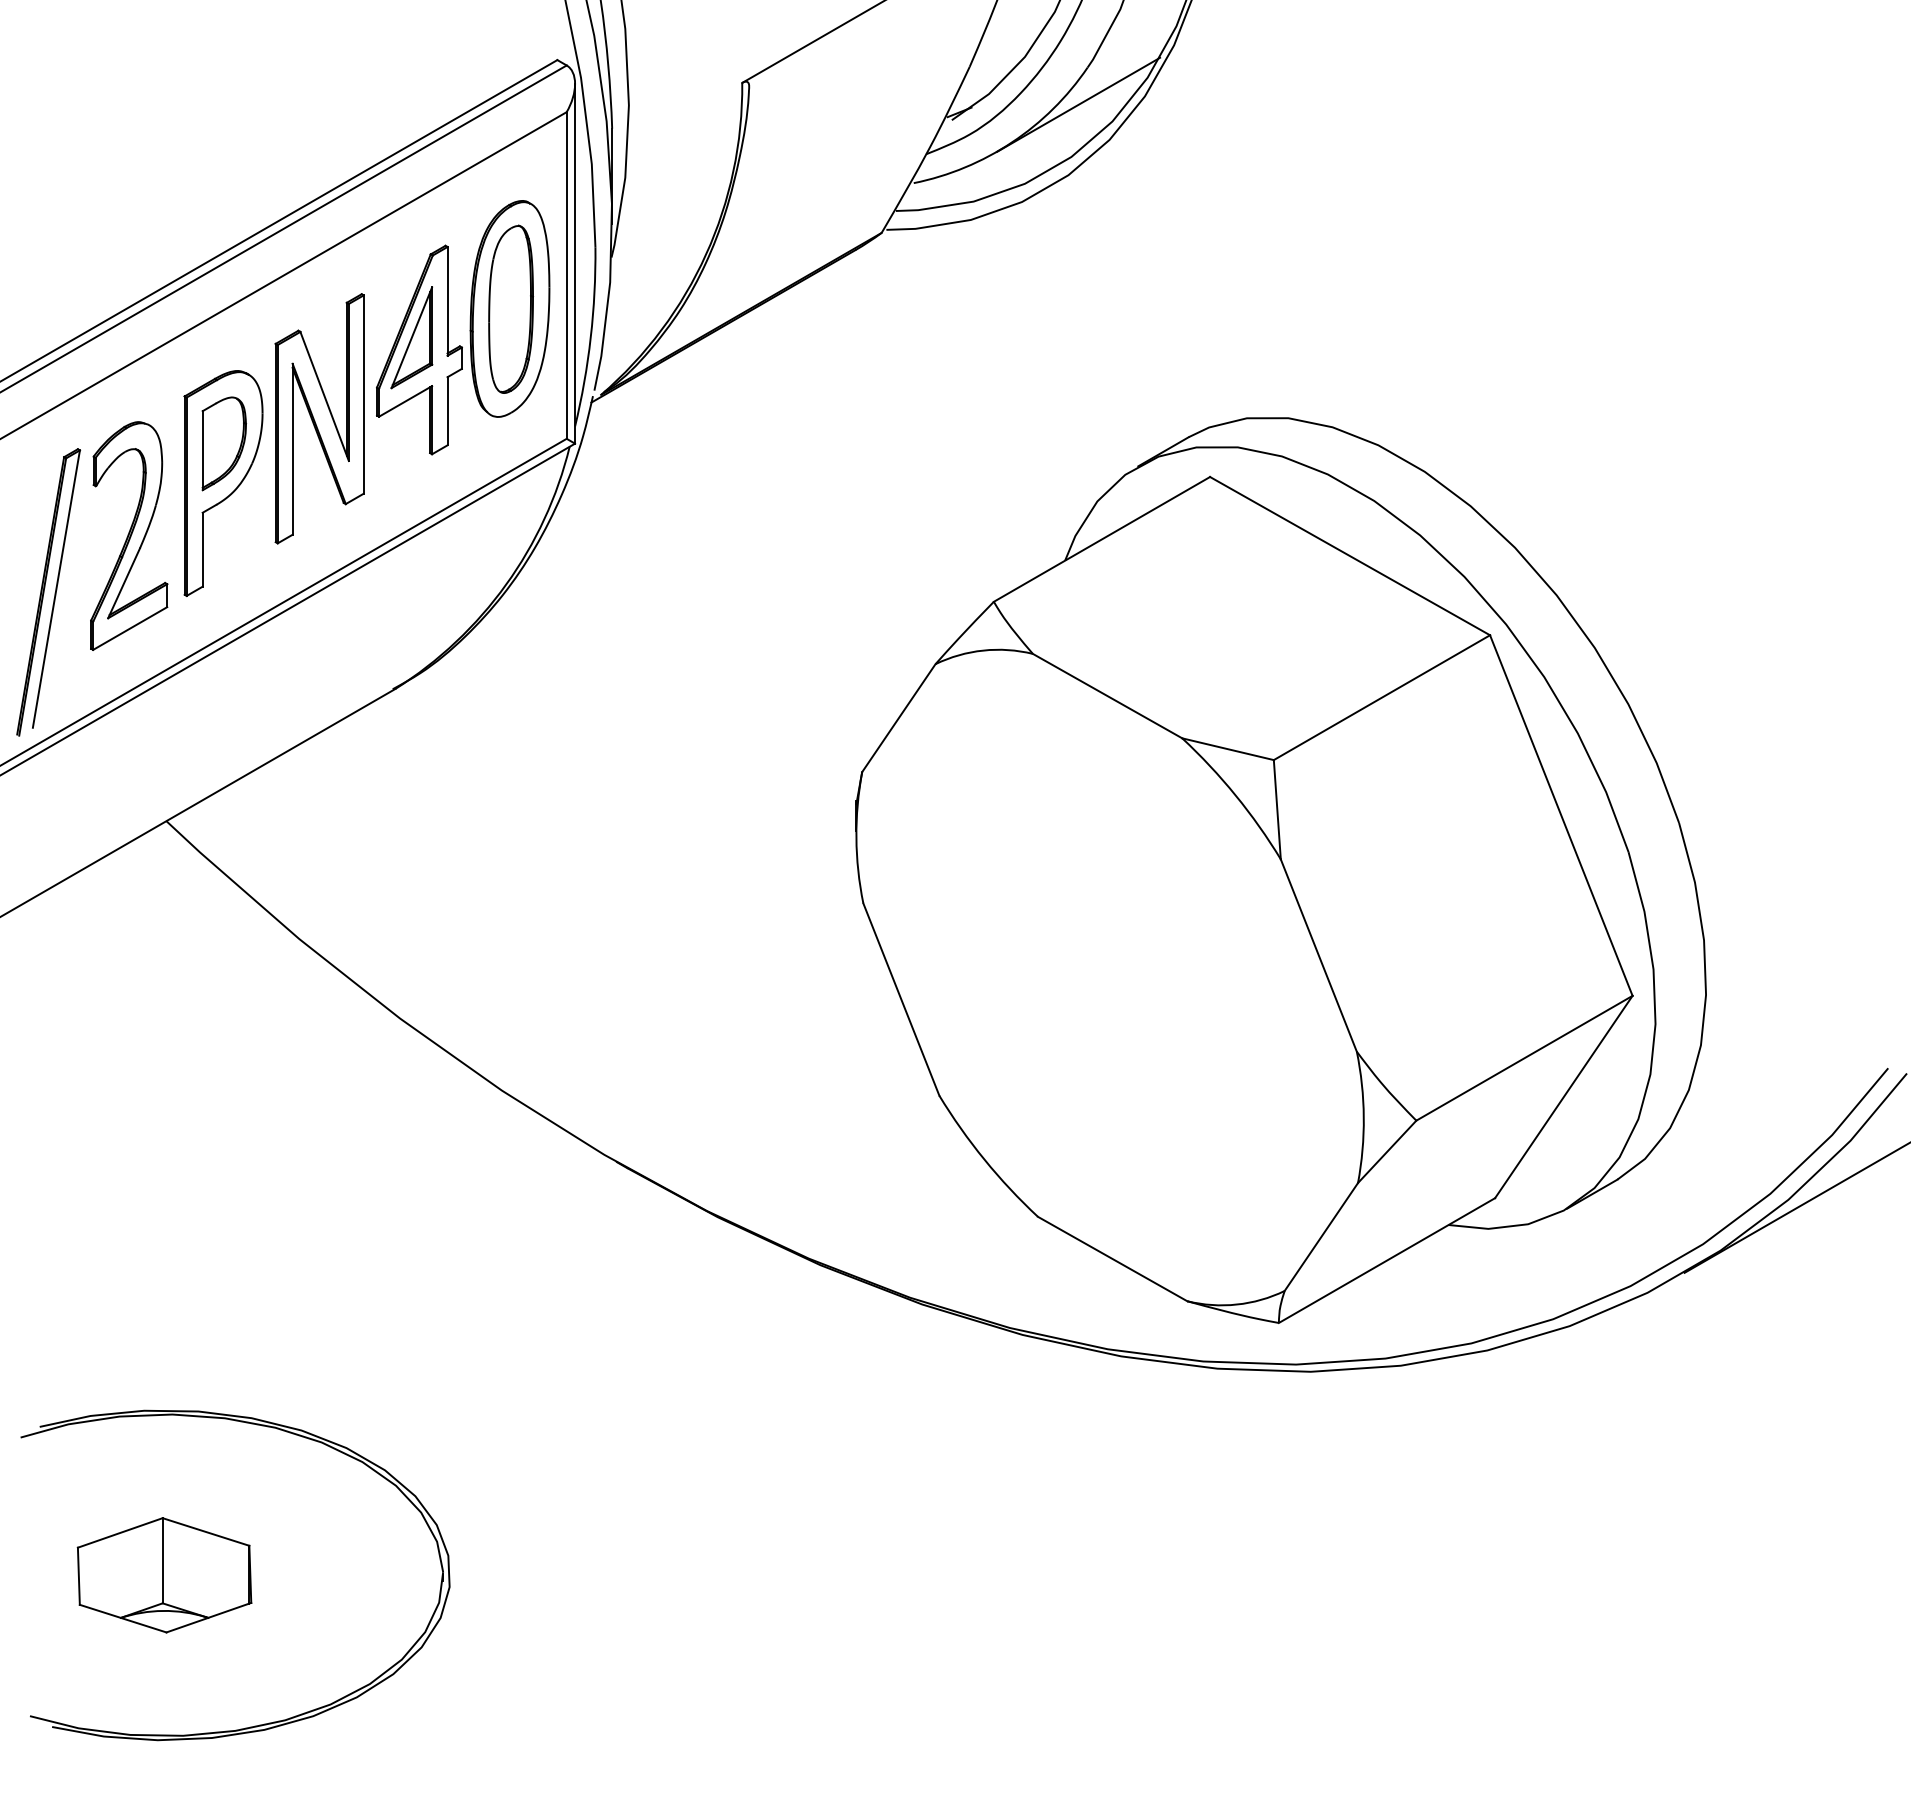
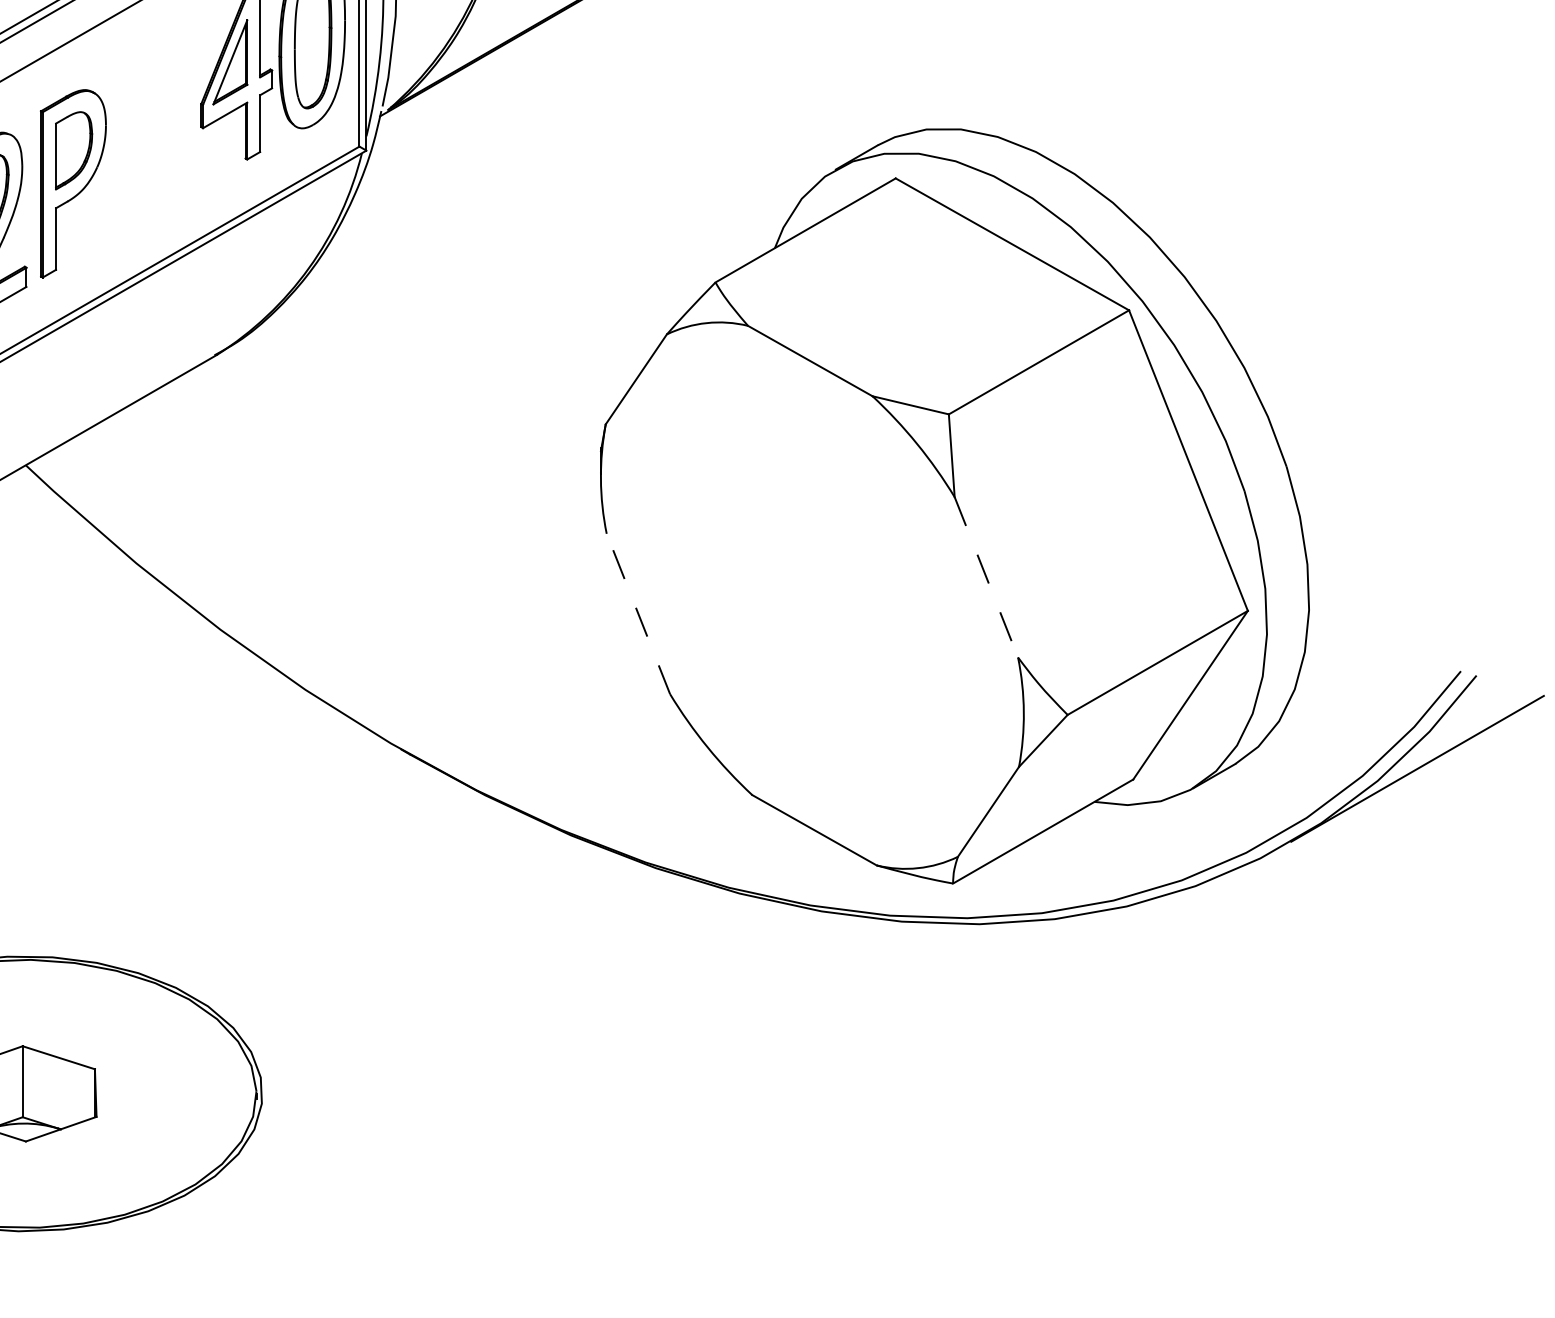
part: (319, 418) -> (153, 129), removed
line: (1319, 956) -> (986, 578), solid -> dashed
line: (901, 999) -> (638, 613), solid -> dashed

